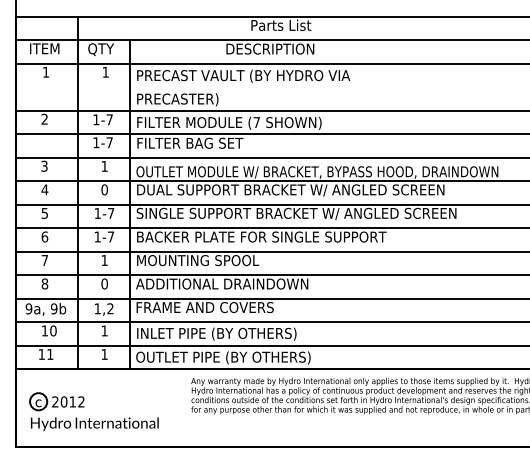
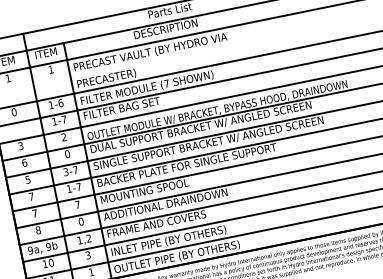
text: (103, 49) -> (46, 53), QTY -> ITEM
text: (44, 118) -> (13, 111), 2 -> 0
text: (109, 119) -> (60, 103), 1-7 -> 1-6
text: (104, 165) -> (63, 136), 1 -> 2
text: (44, 189) -> (24, 162), 4 -> 6
text: (97, 212) -> (65, 171), 1-7 -> 3-7
text: (44, 236) -> (31, 196), 6 -> 7
text: (104, 260) -> (77, 204), 1 -> 7
text: (104, 330) -> (87, 255), 1 -> 3

